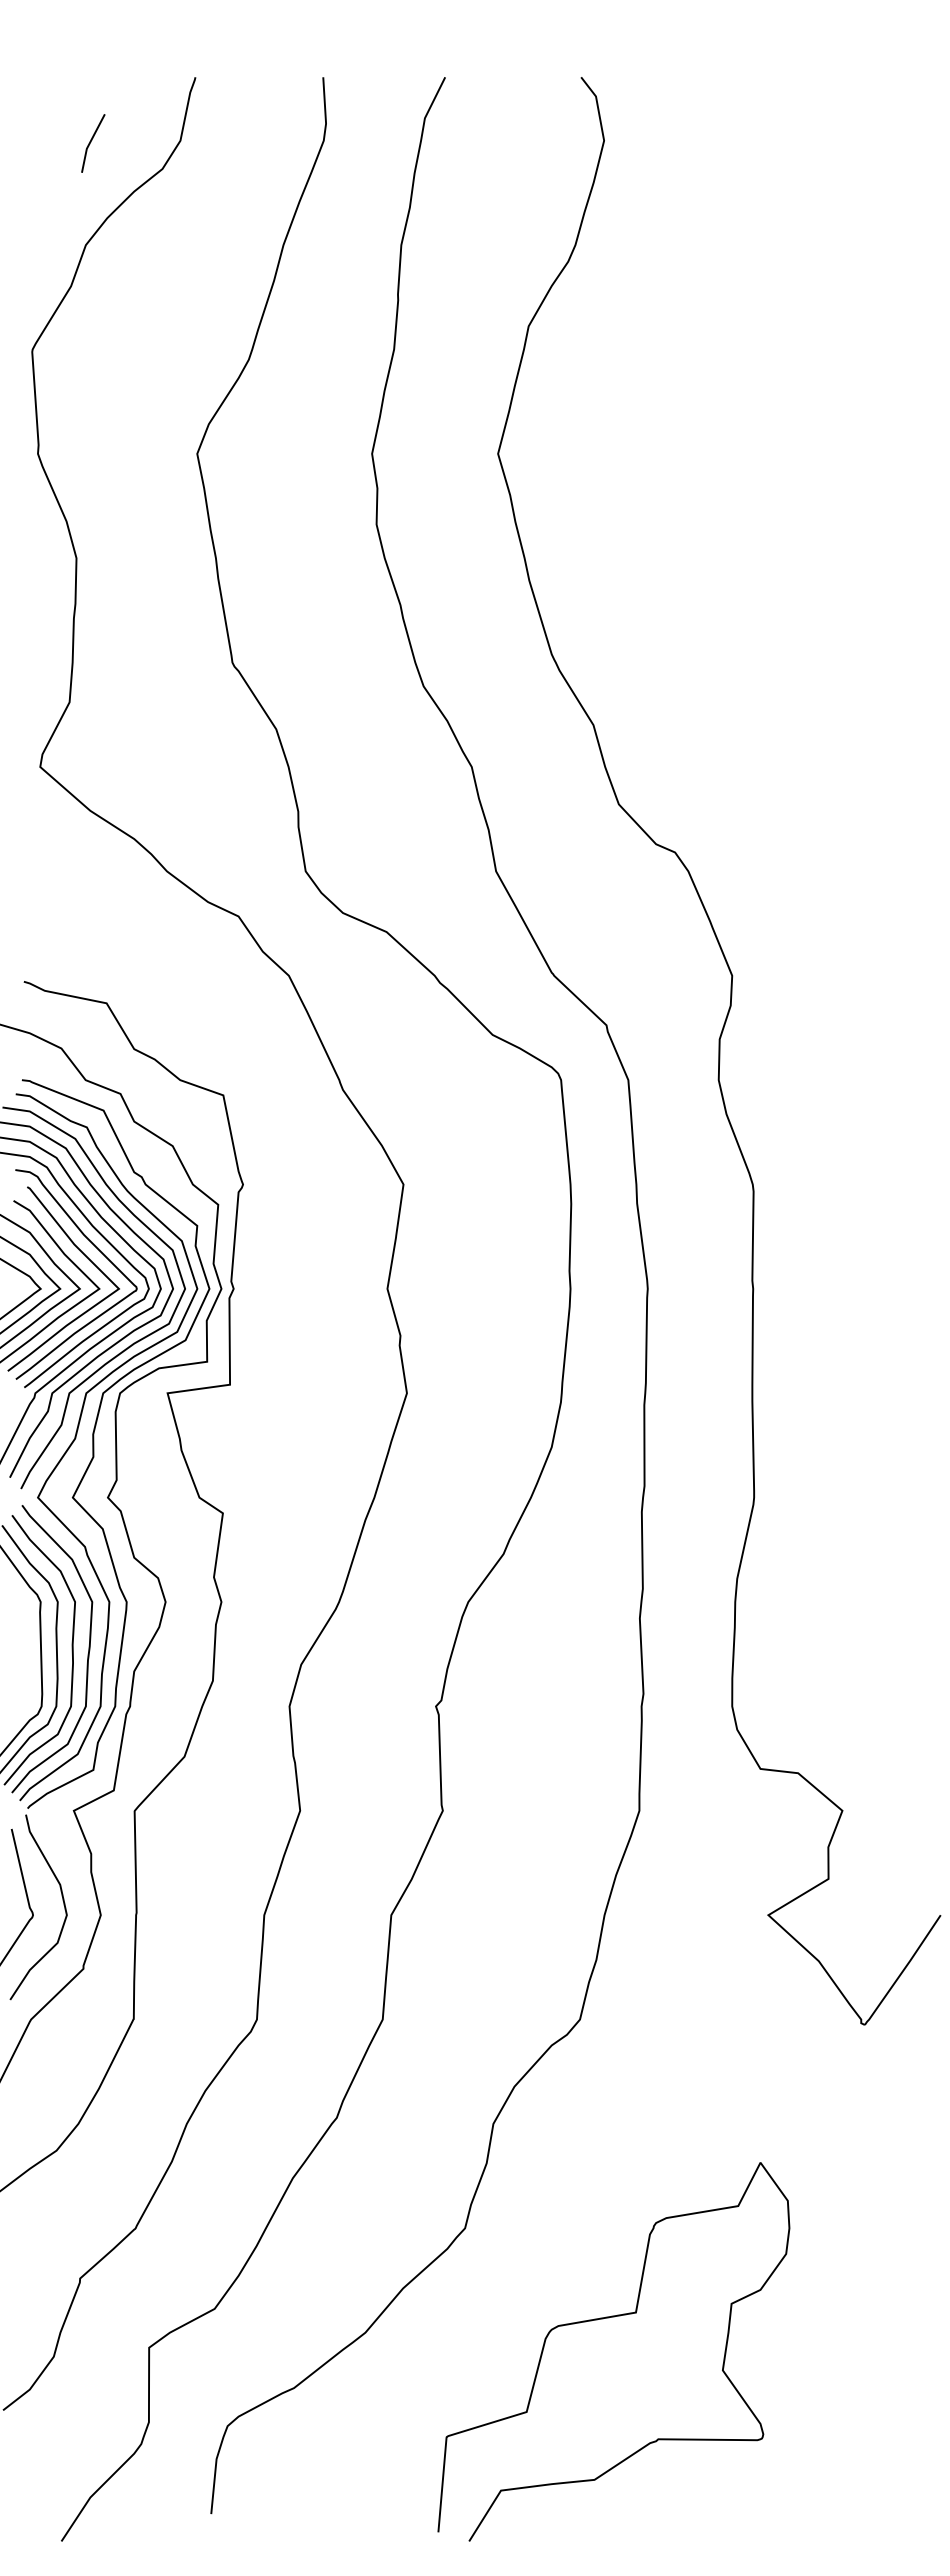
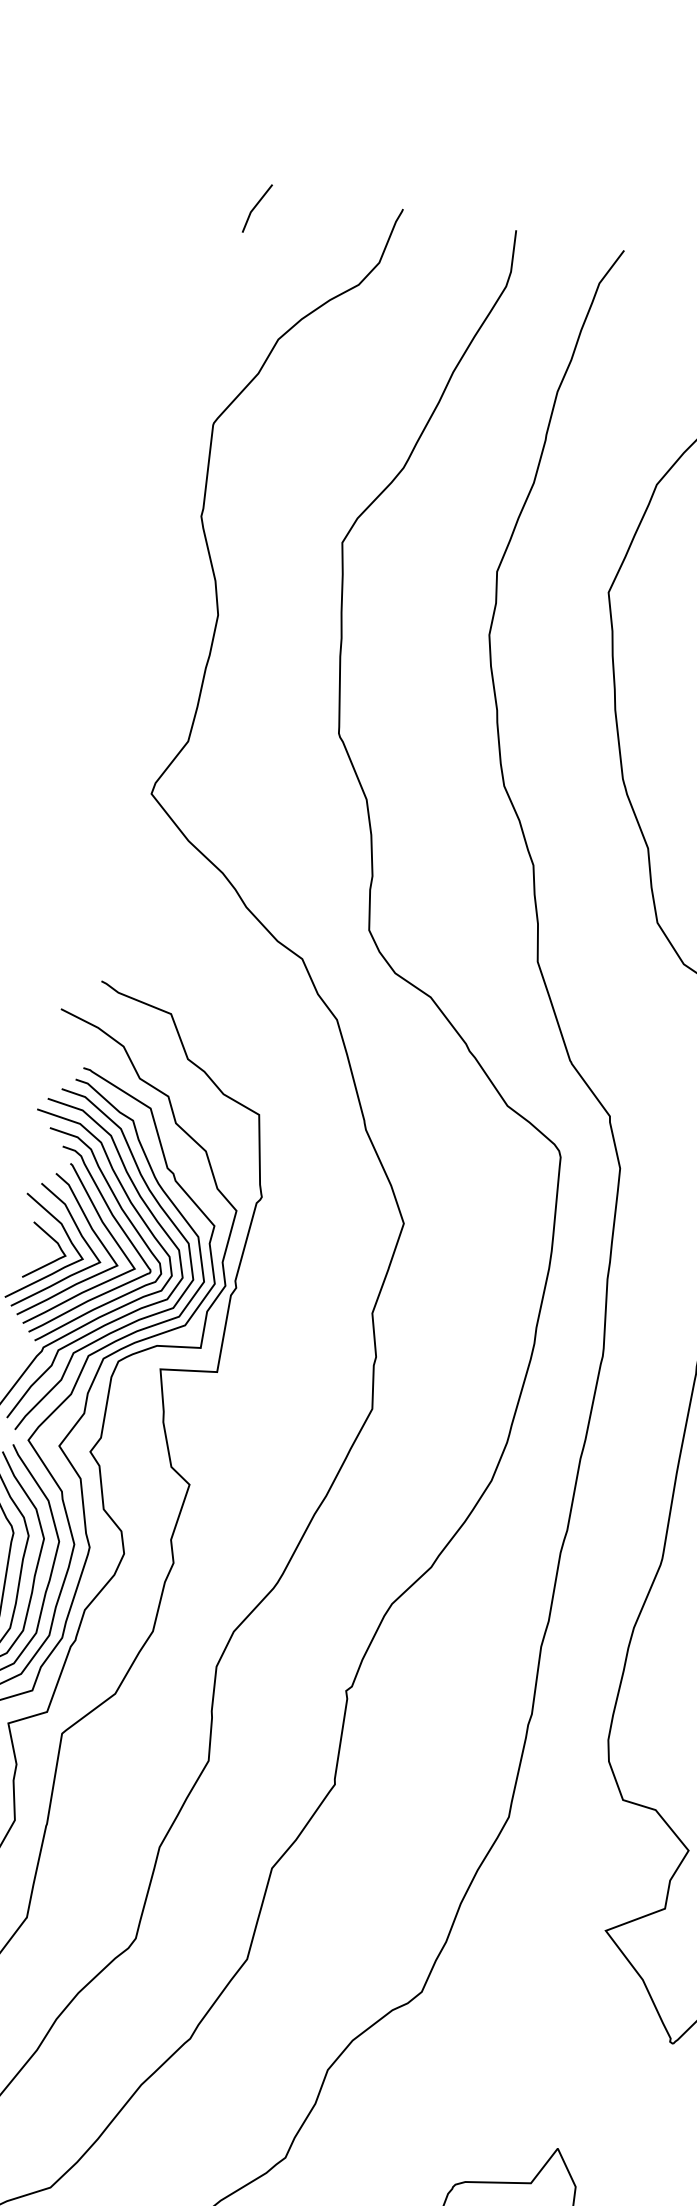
line: (91, 142) -> (255, 207), moved

